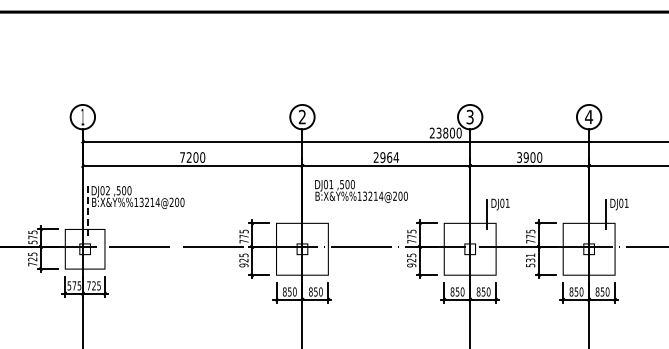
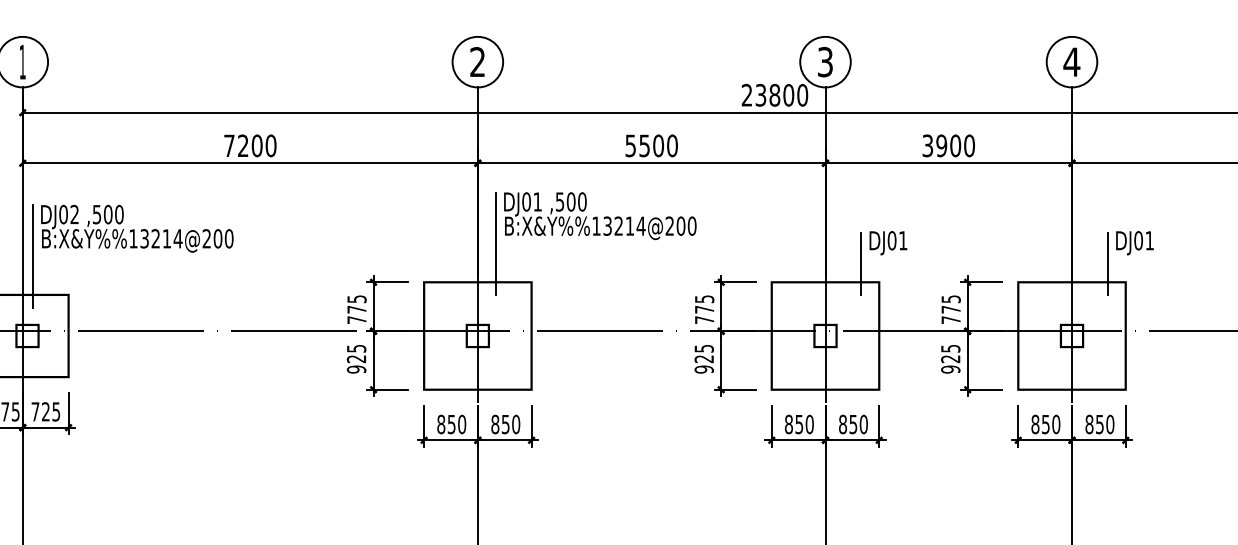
text: (386, 157) -> (652, 145), 2964 -> 5500
line: (311, 204) -> (496, 243), added
line: (87, 210) -> (32, 255), dashed -> solid
text: (530, 260) -> (950, 359), 531 -> 925

